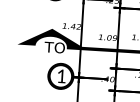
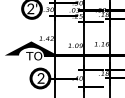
text: (60, 76) -> (40, 78), 1 -> 2

